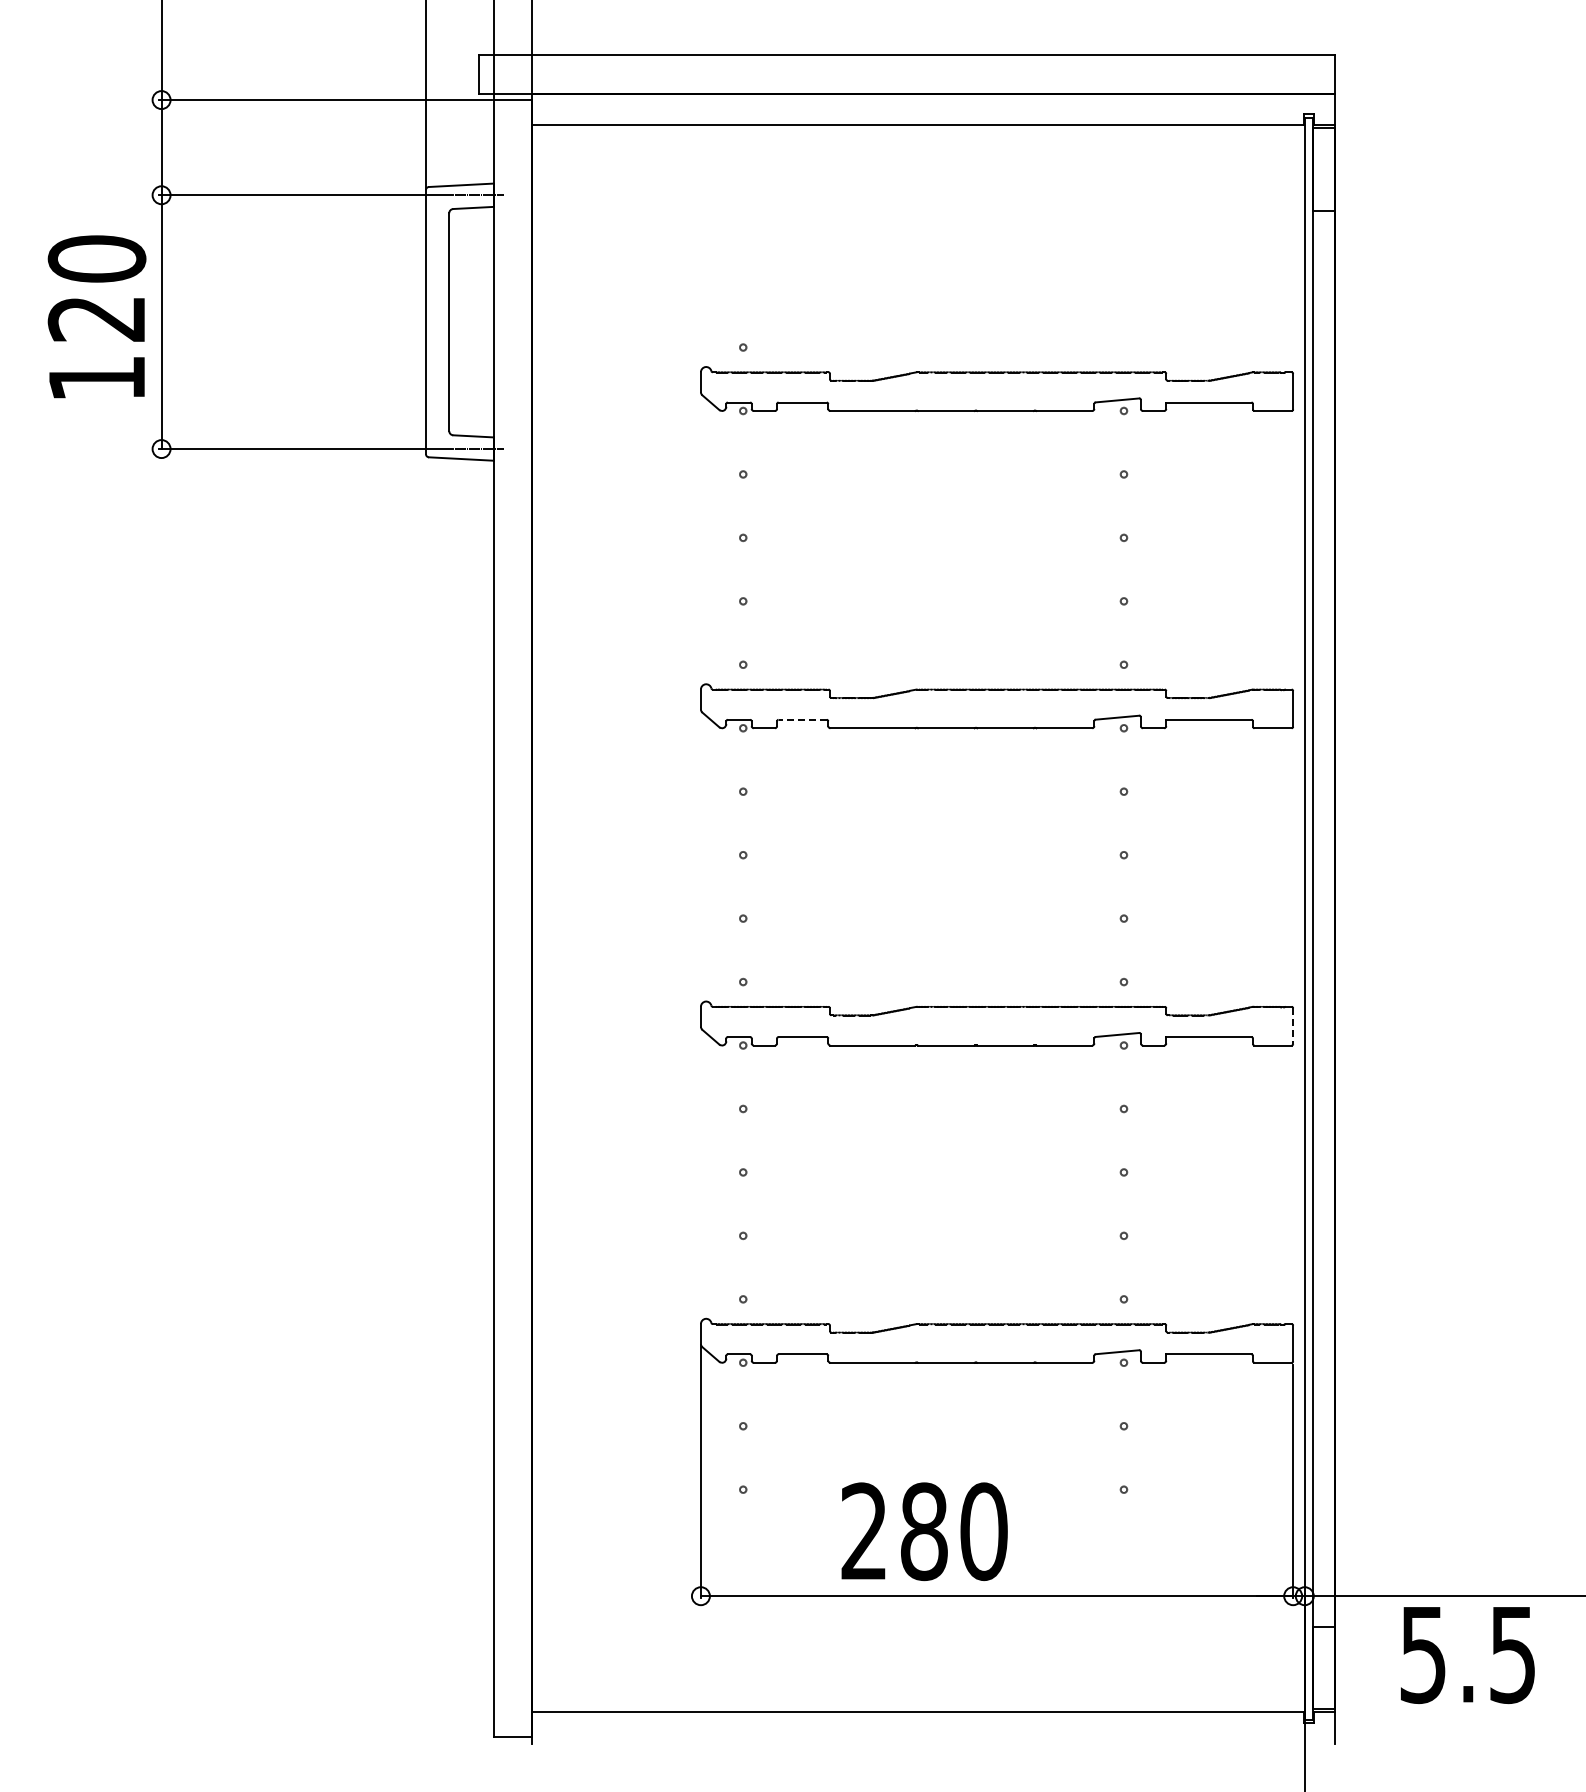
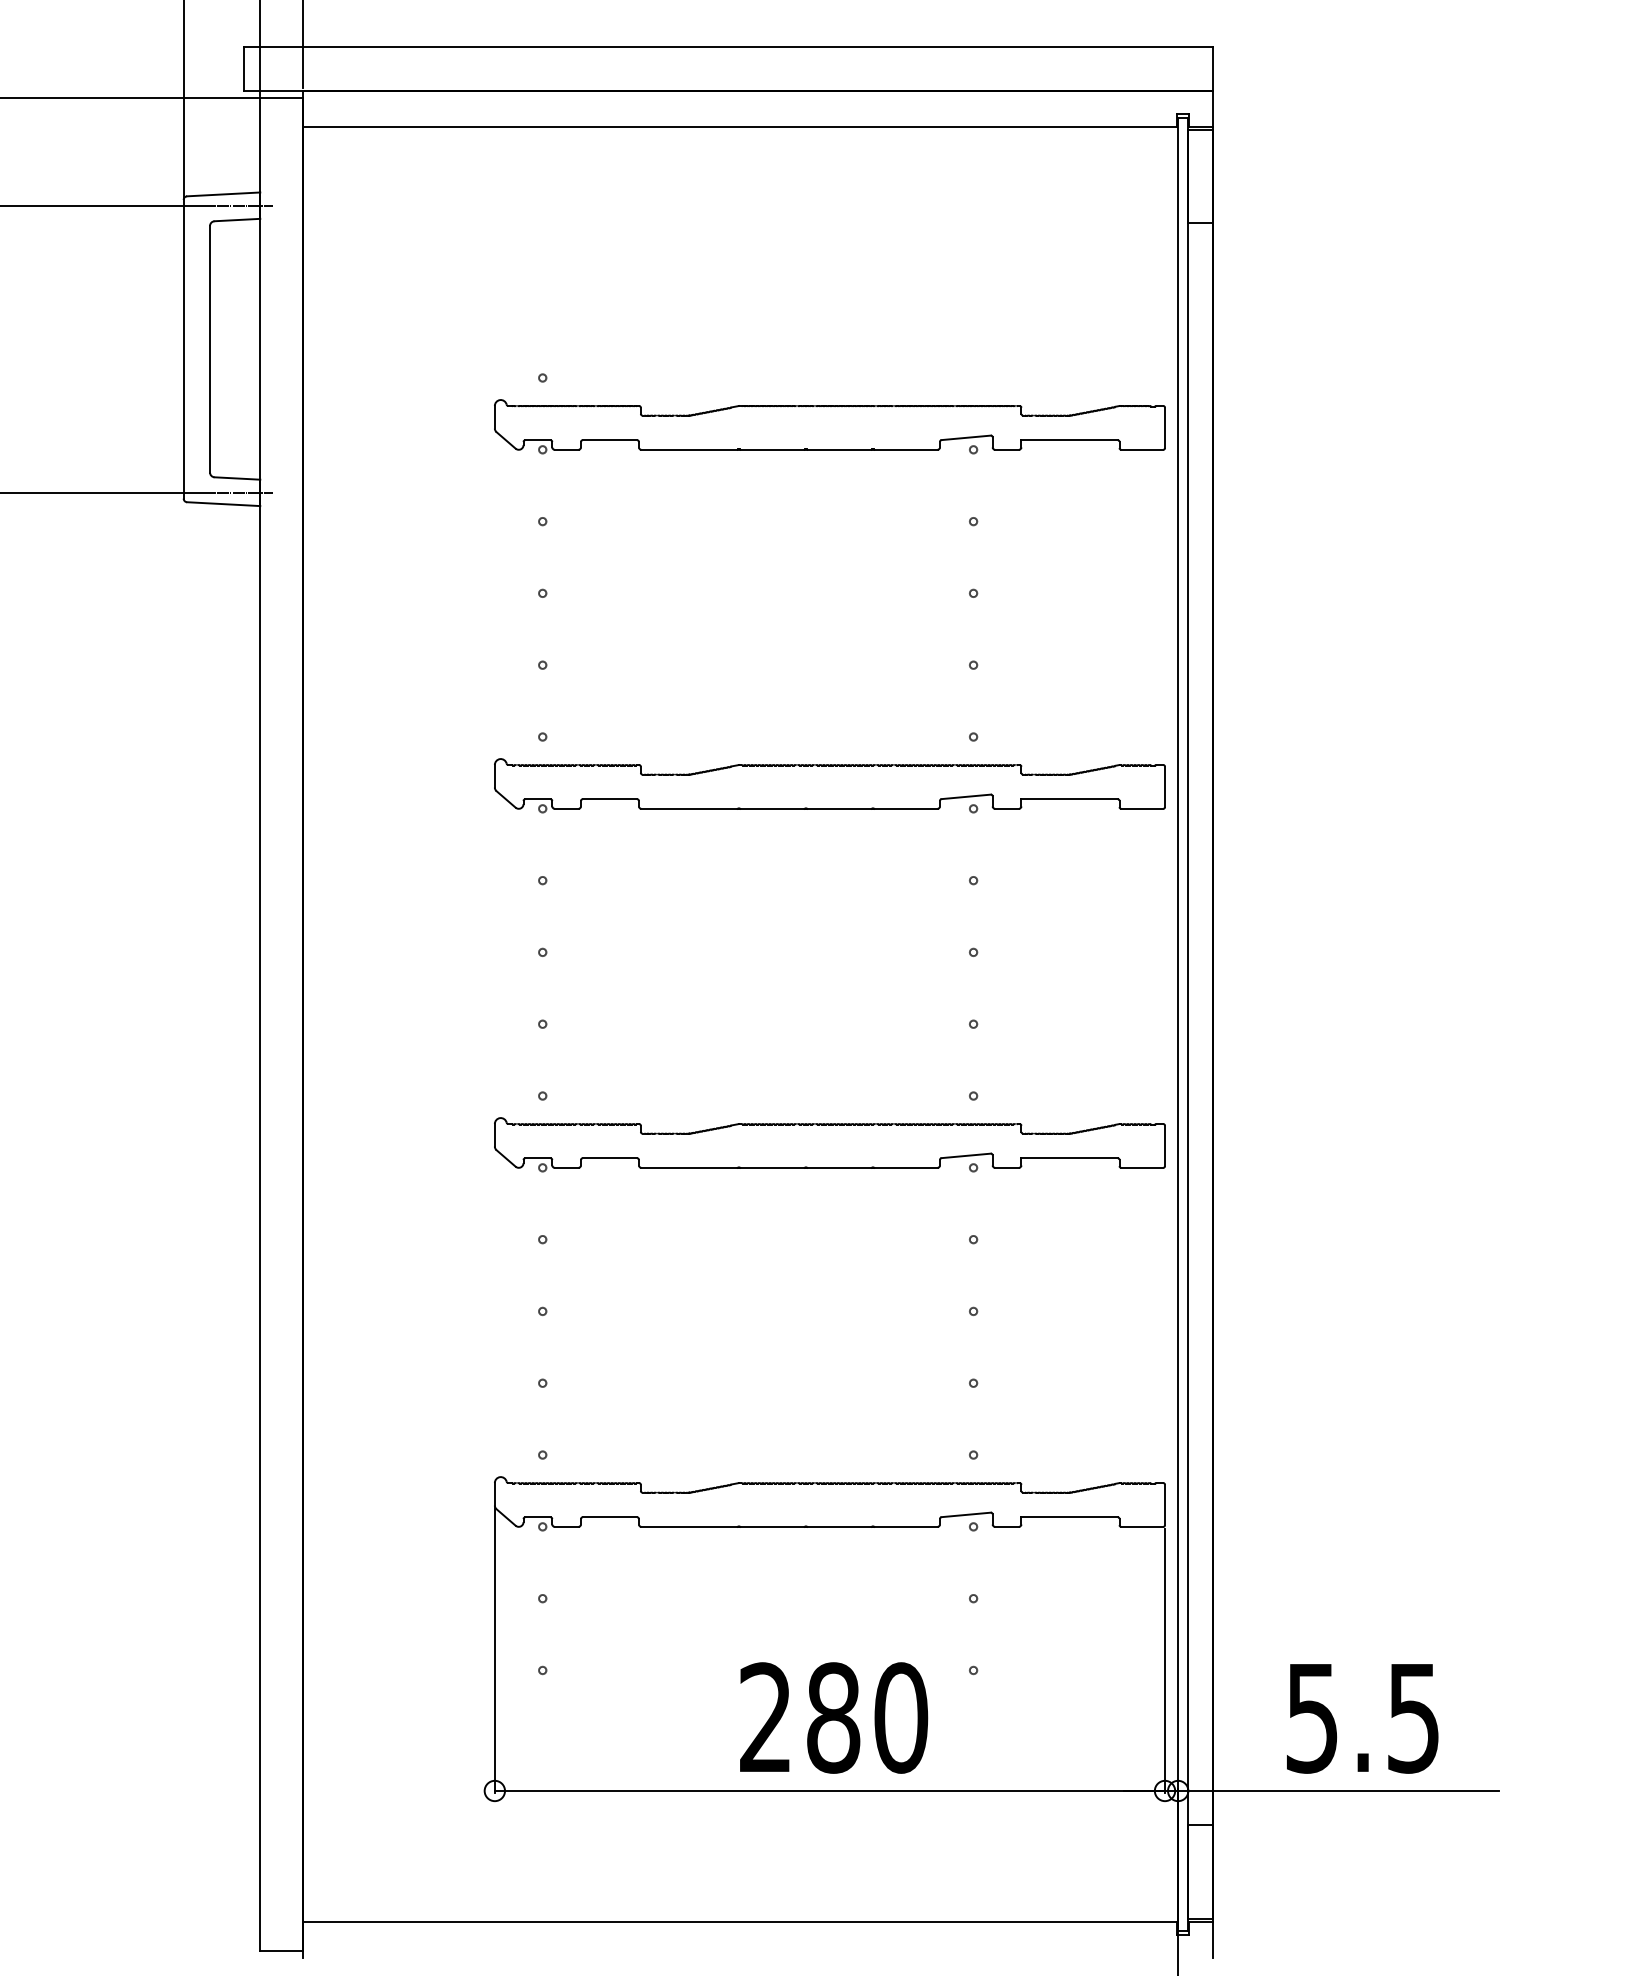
line: (802, 719) -> (609, 798), dashed -> solid
line: (1293, 1026) -> (1165, 1146), dashed -> solid
text: (924, 1531) -> (833, 1717), moved
text: (1467, 1655) -> (1362, 1718), moved

